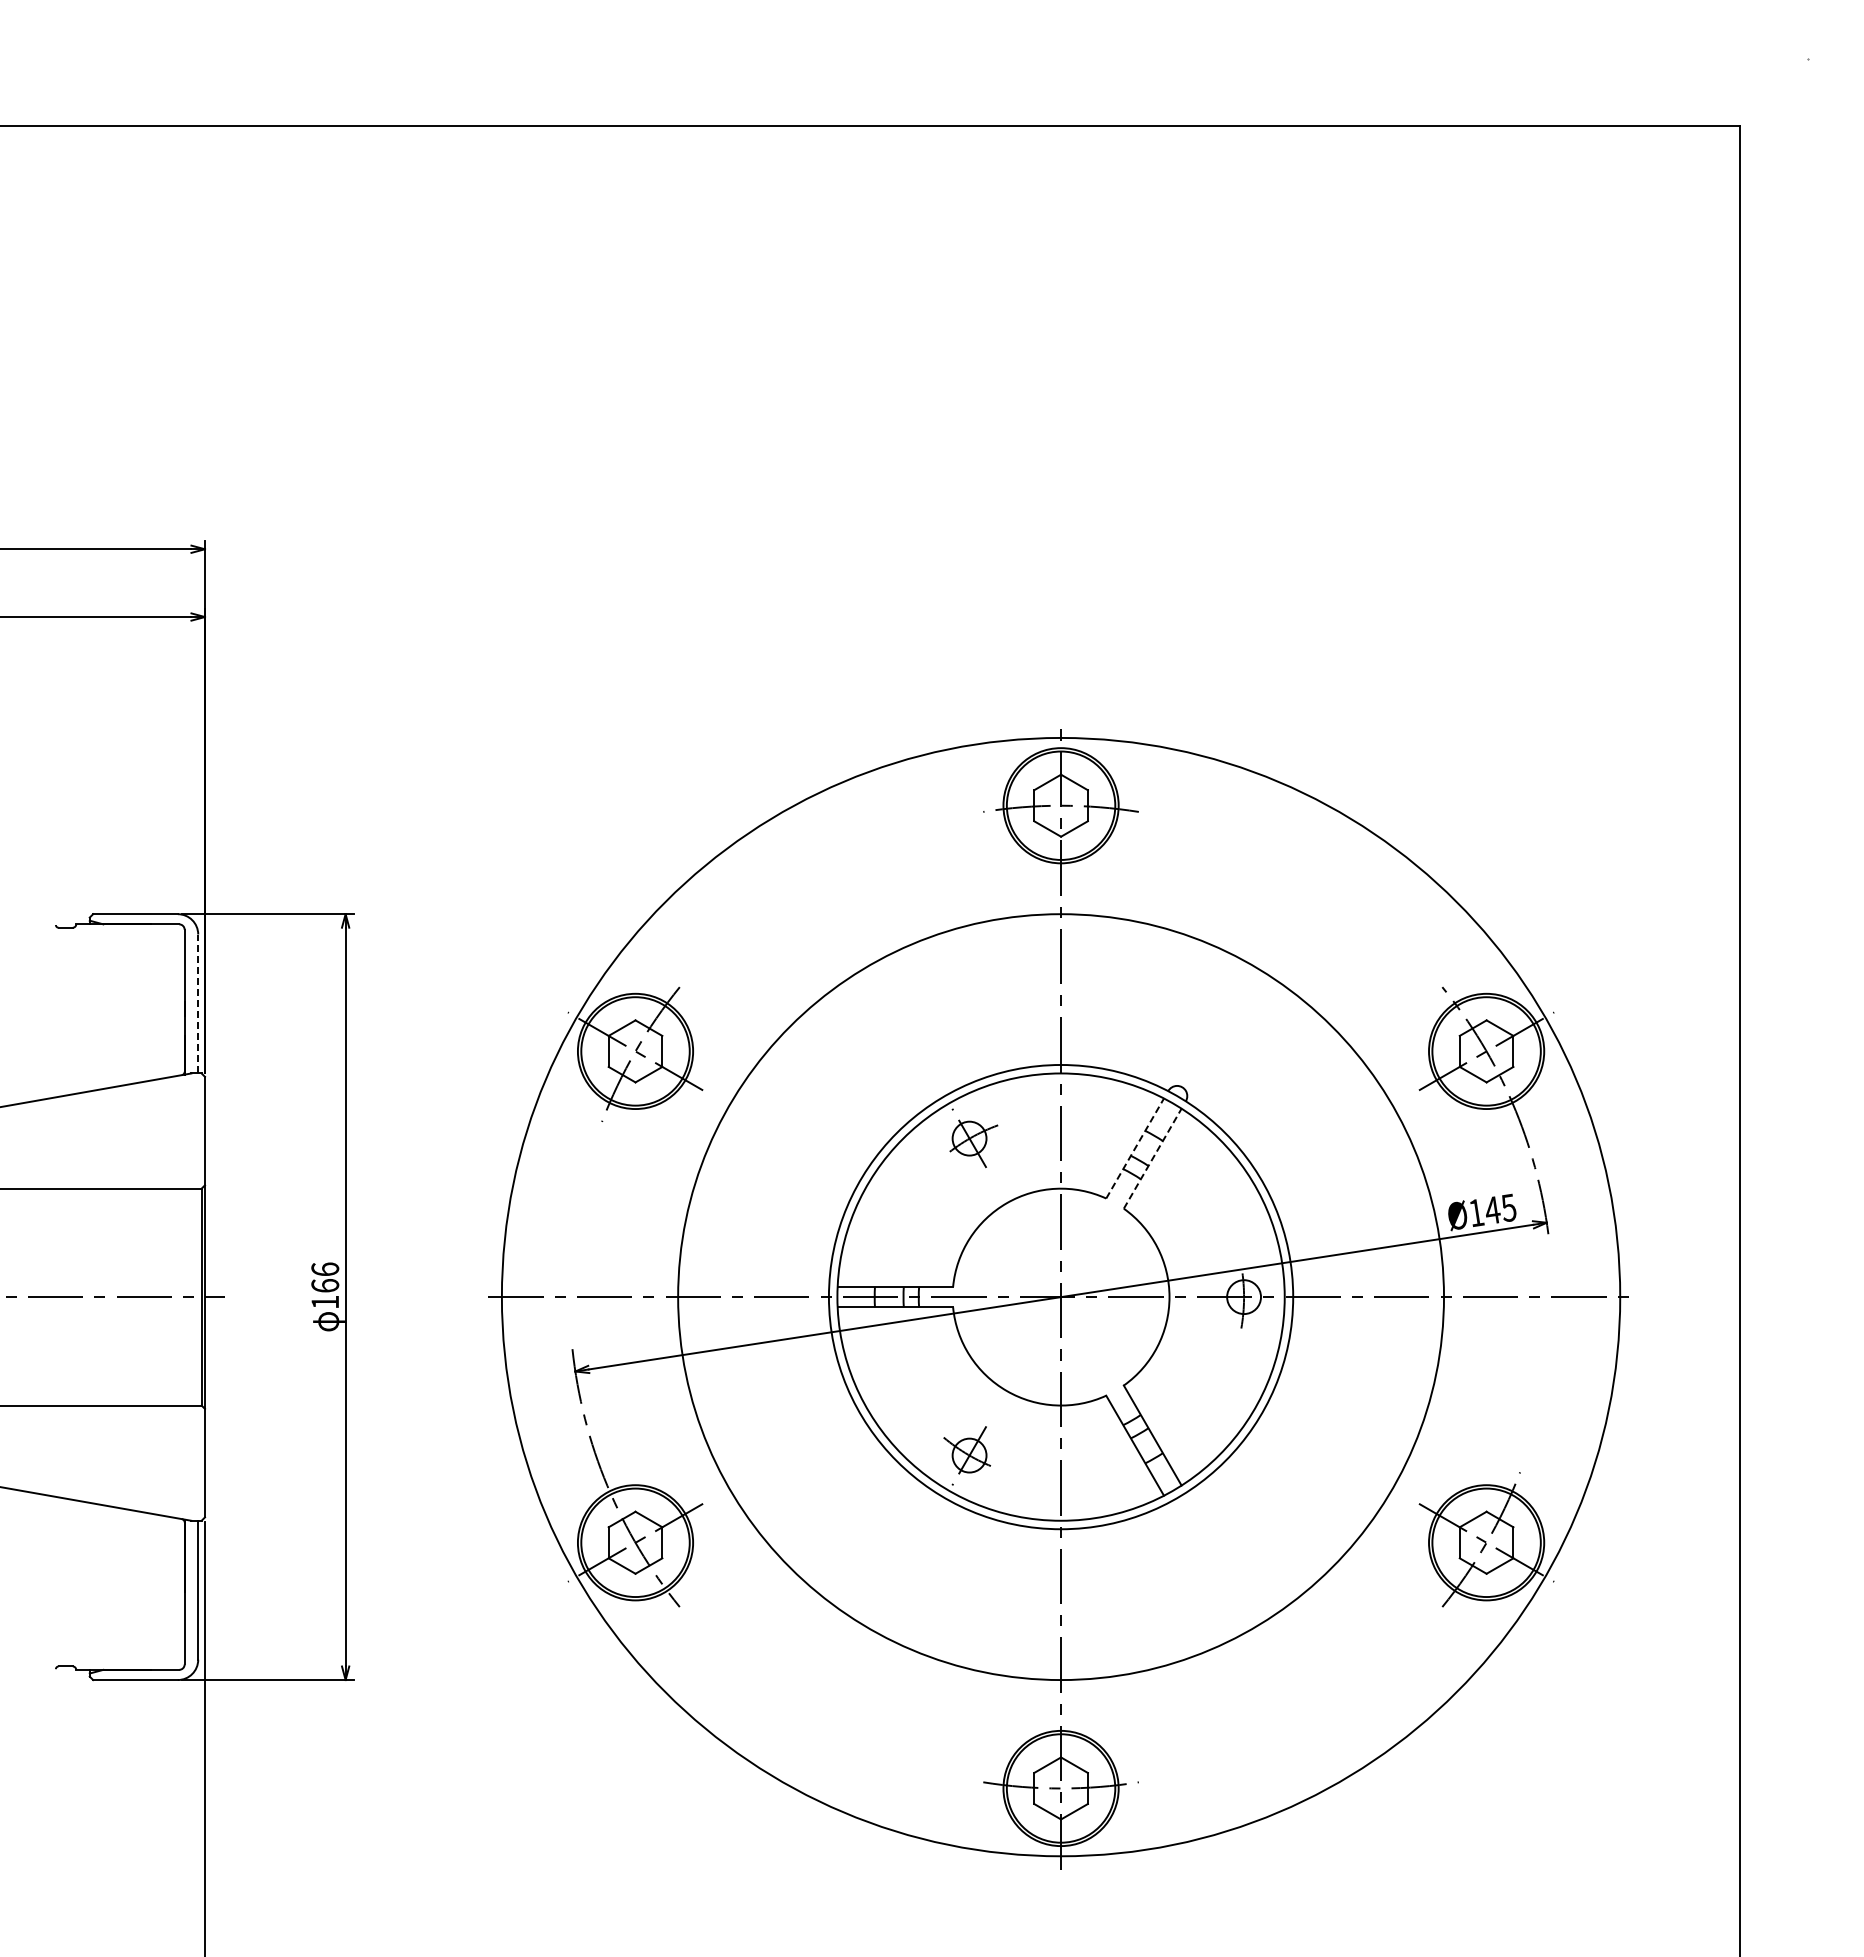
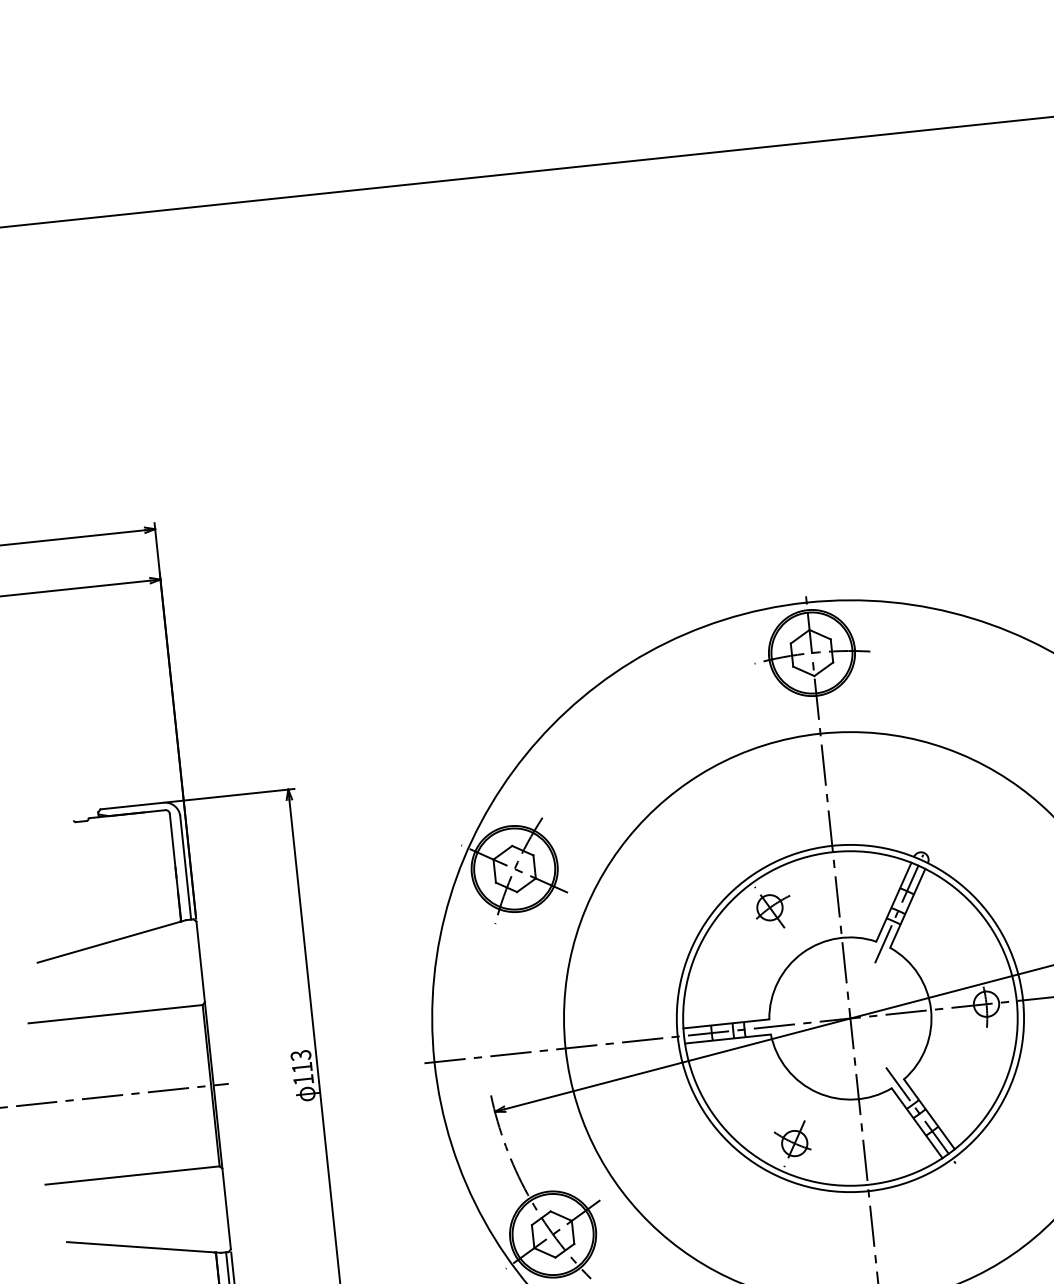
line: (198, 1003) -> (185, 867), dashed -> solid
line: (1135, 1148) -> (894, 902), dashed -> solid
line: (1140, 1158) -> (898, 909), added
line: (1152, 1158) -> (907, 908), dashed -> solid
text: (325, 1277) -> (301, 1061), 166 -> 113
line: (1140, 1435) -> (920, 1115), added

